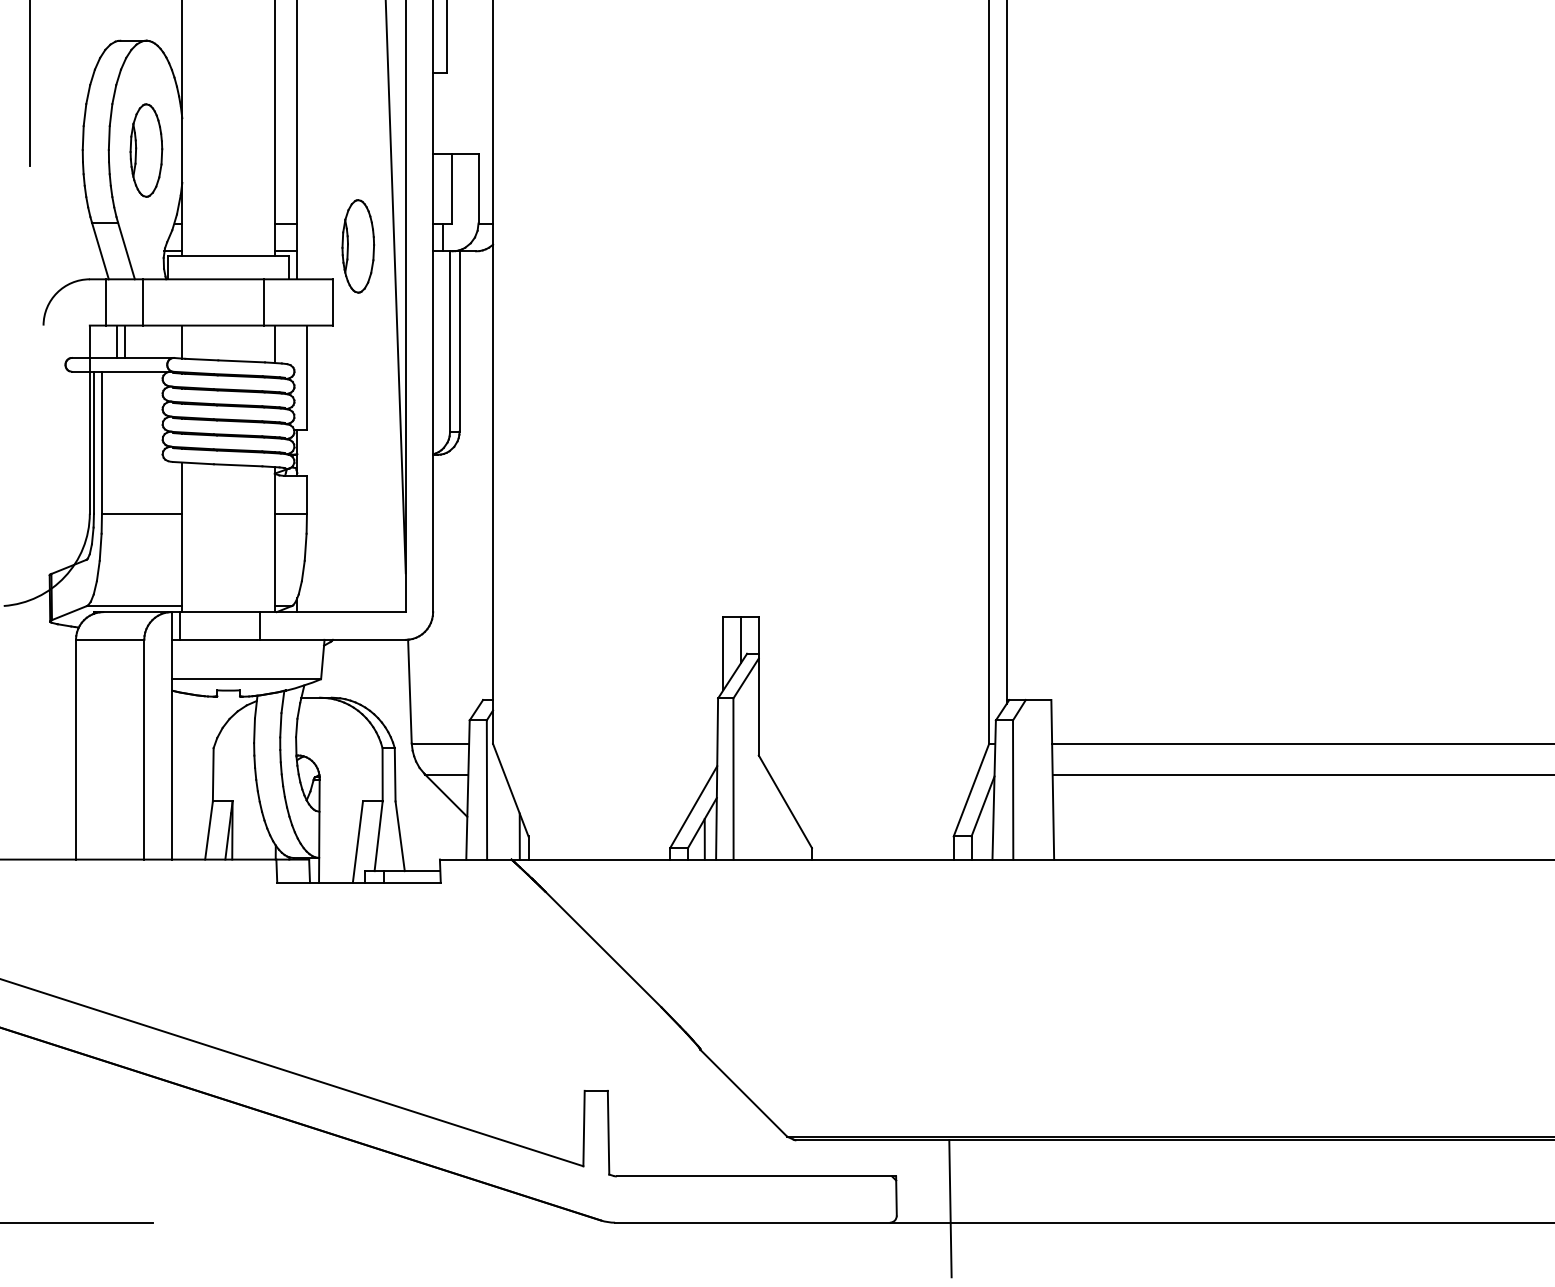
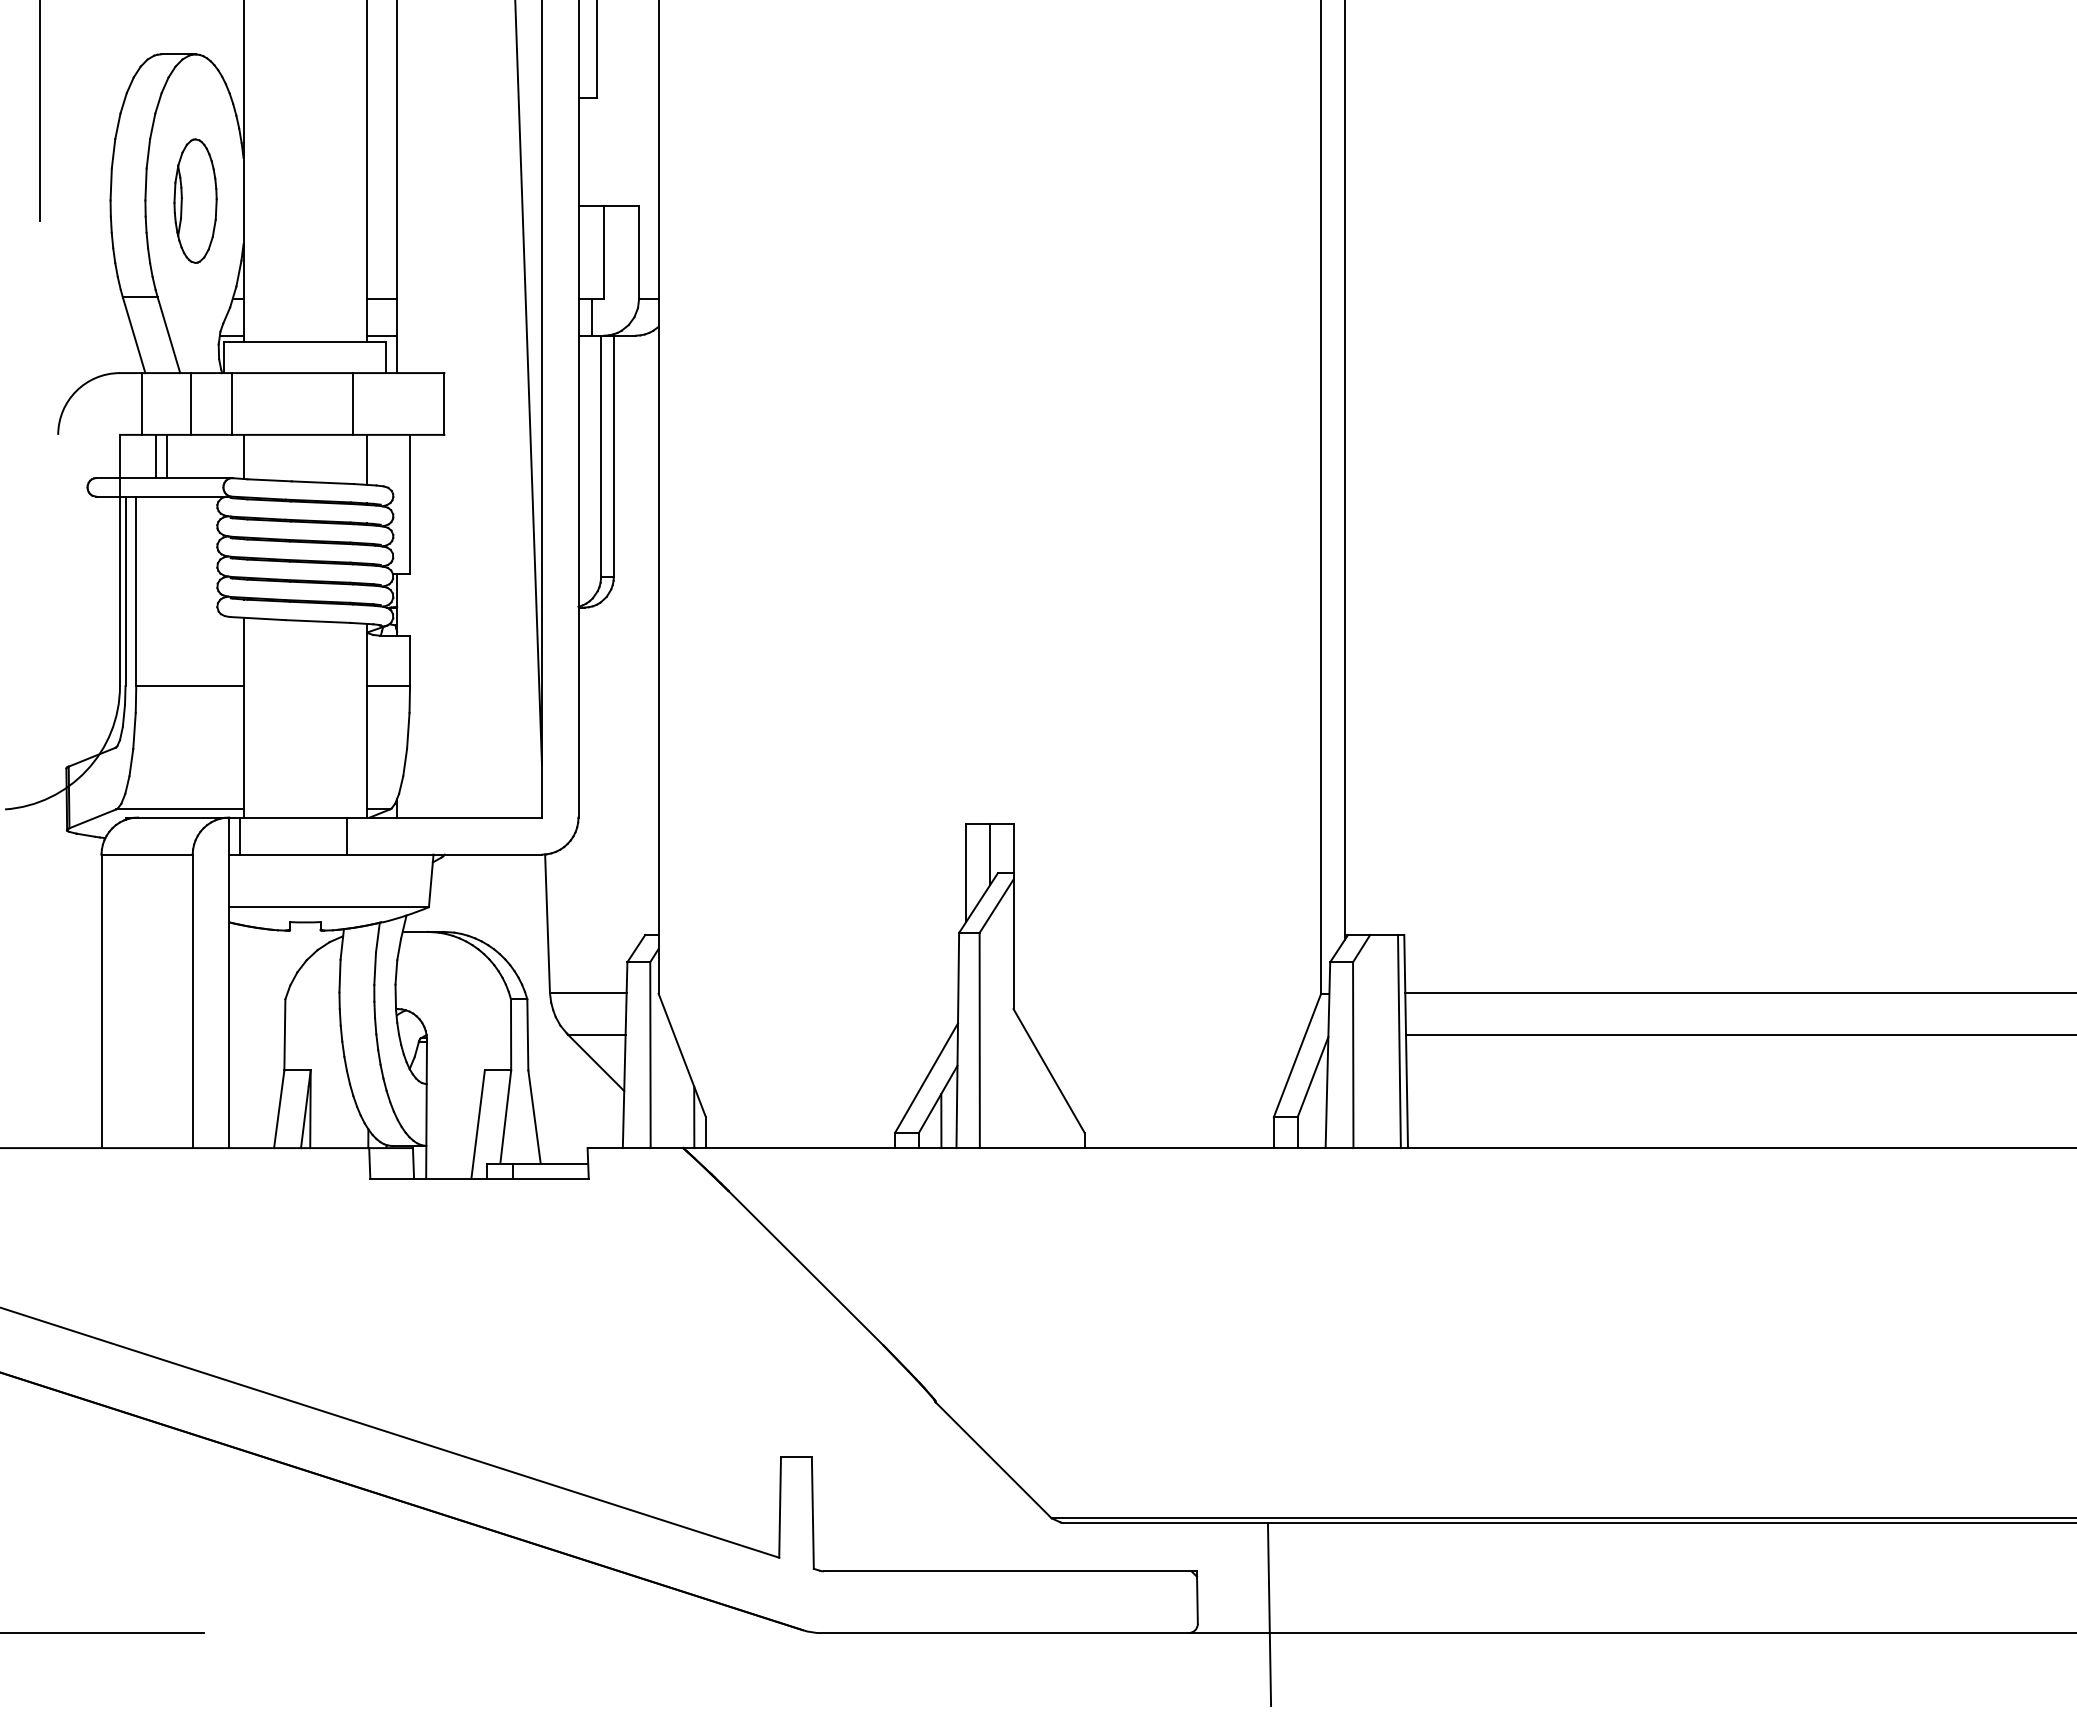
part: (358, 245) -> (478, 328), removed
line: (173, 302) -> (231, 403), added
line: (1047, 779) -> (1399, 1041), added

